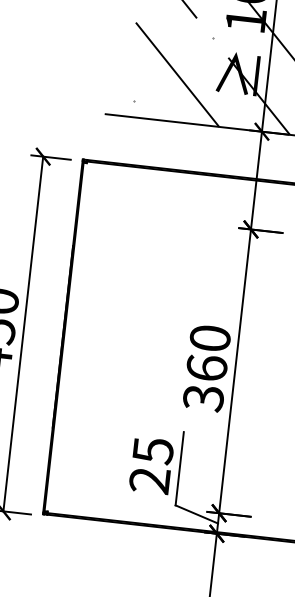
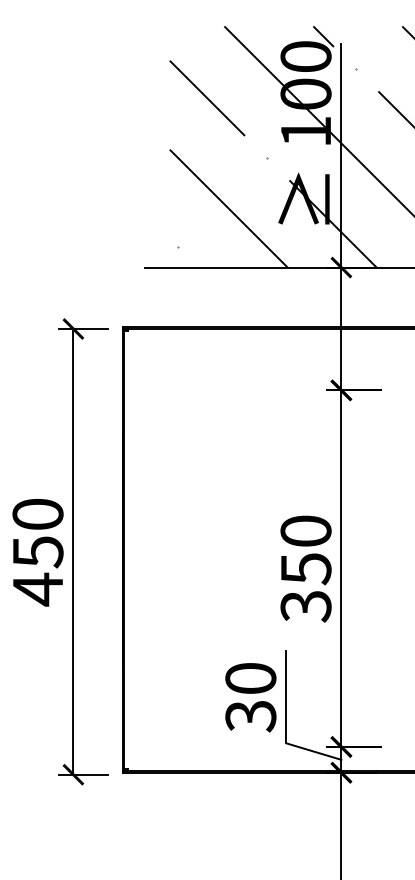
text: (206, 367) -> (305, 568), 360 -> 350
text: (151, 465) -> (250, 697), 25 -> 30

